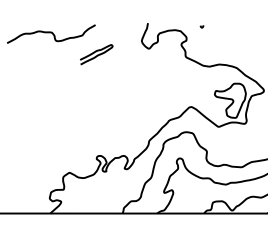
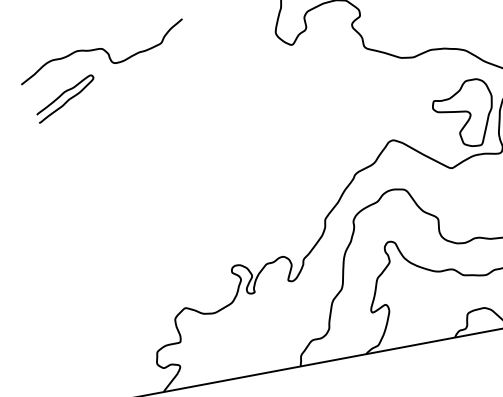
curve: (97, 54) -> (67, 98), moved

